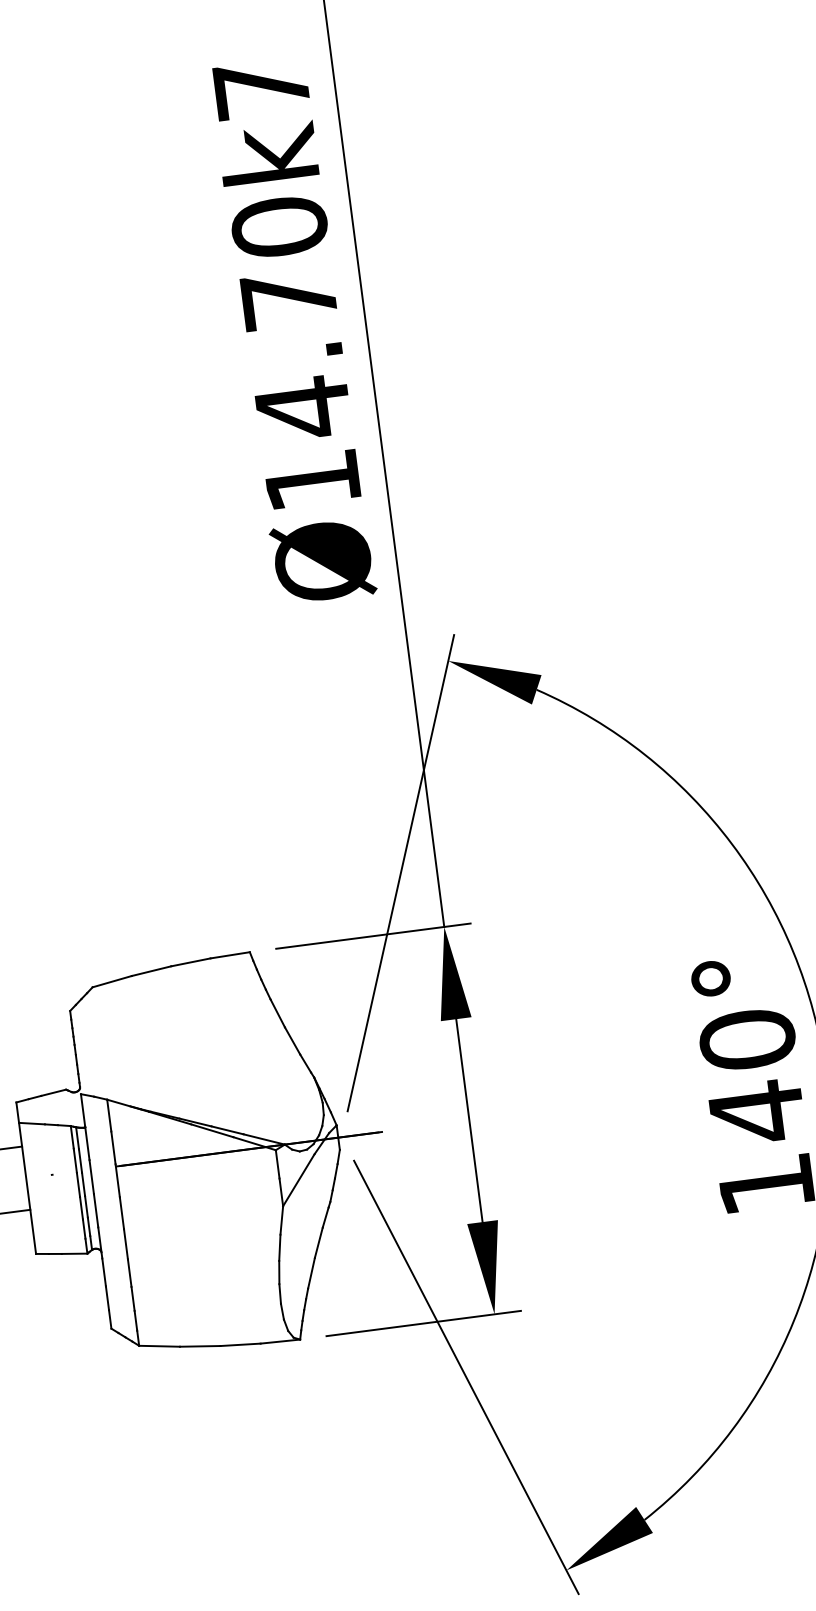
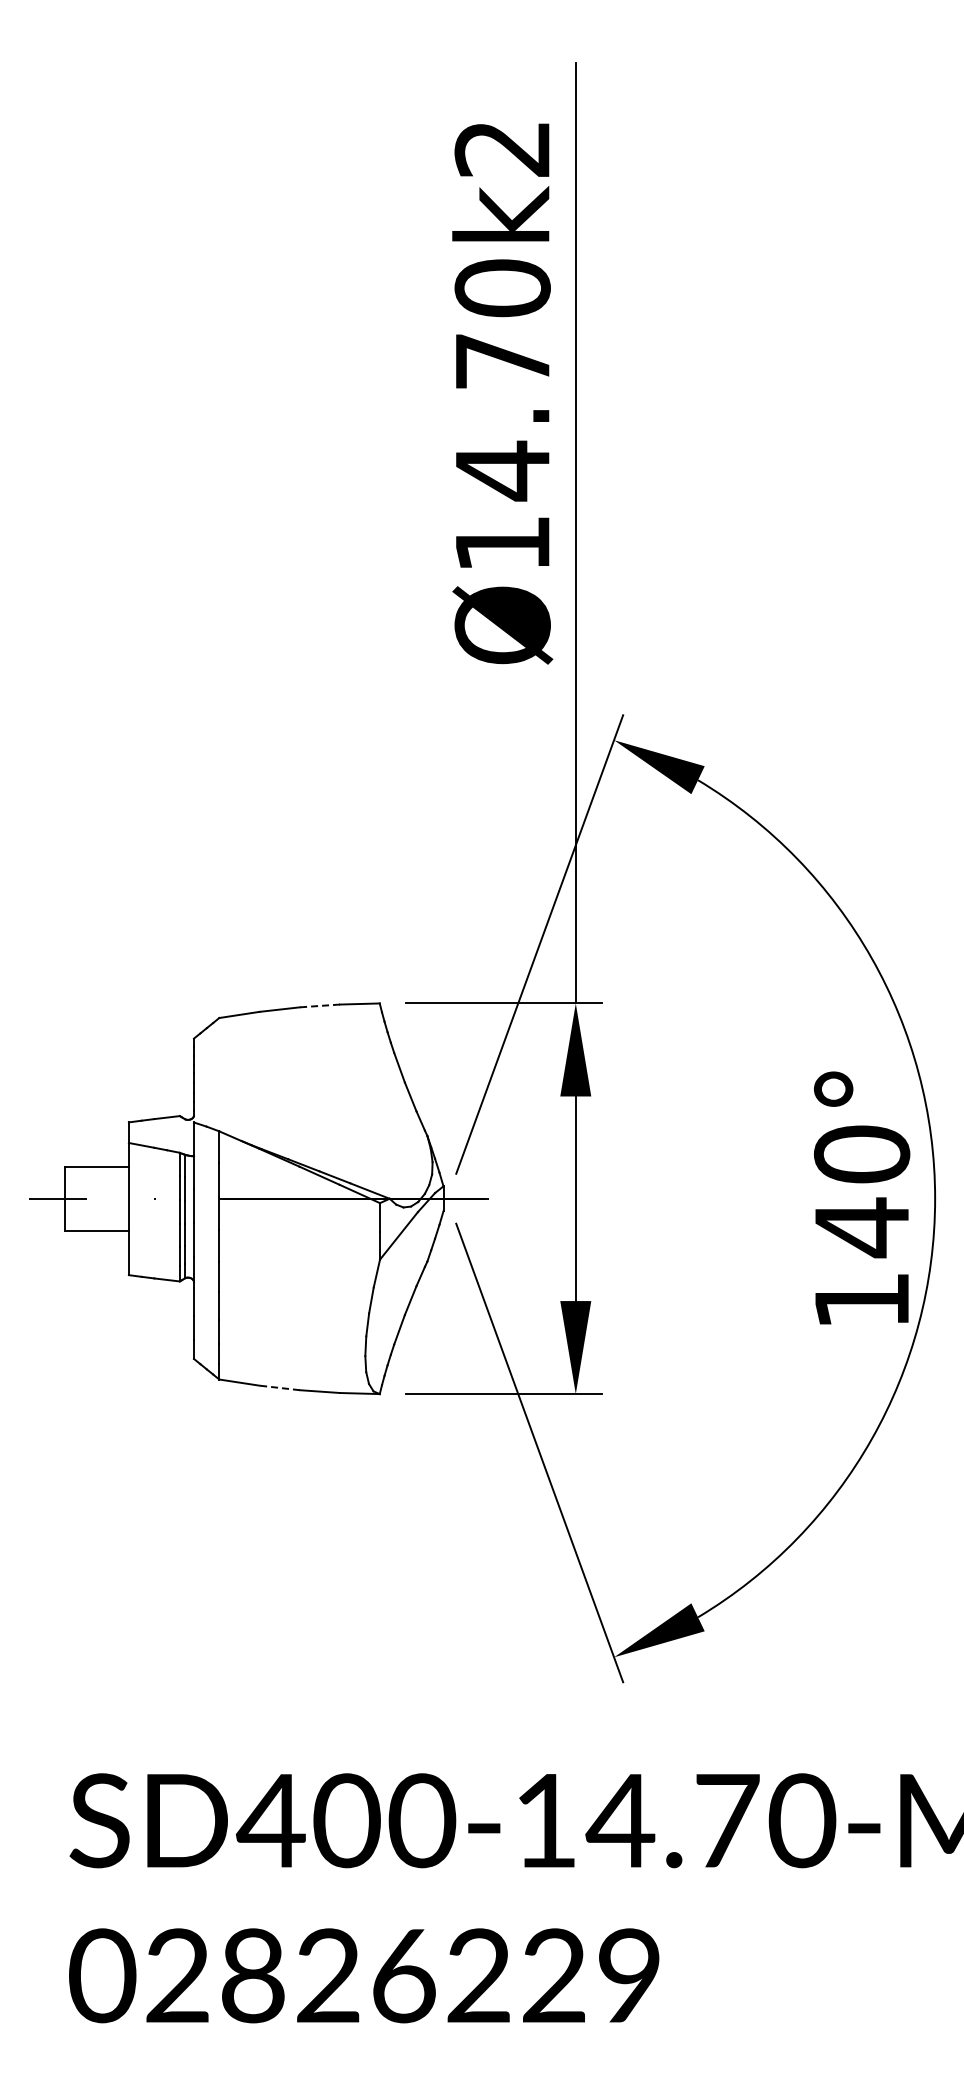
text: (260, 89) -> (501, 149), Ø14.70k7 -> Ø14.70k2
line: (190, 961) -> (319, 1005), solid -> dashed
line: (199, 1345) -> (279, 1387), solid -> dashed

